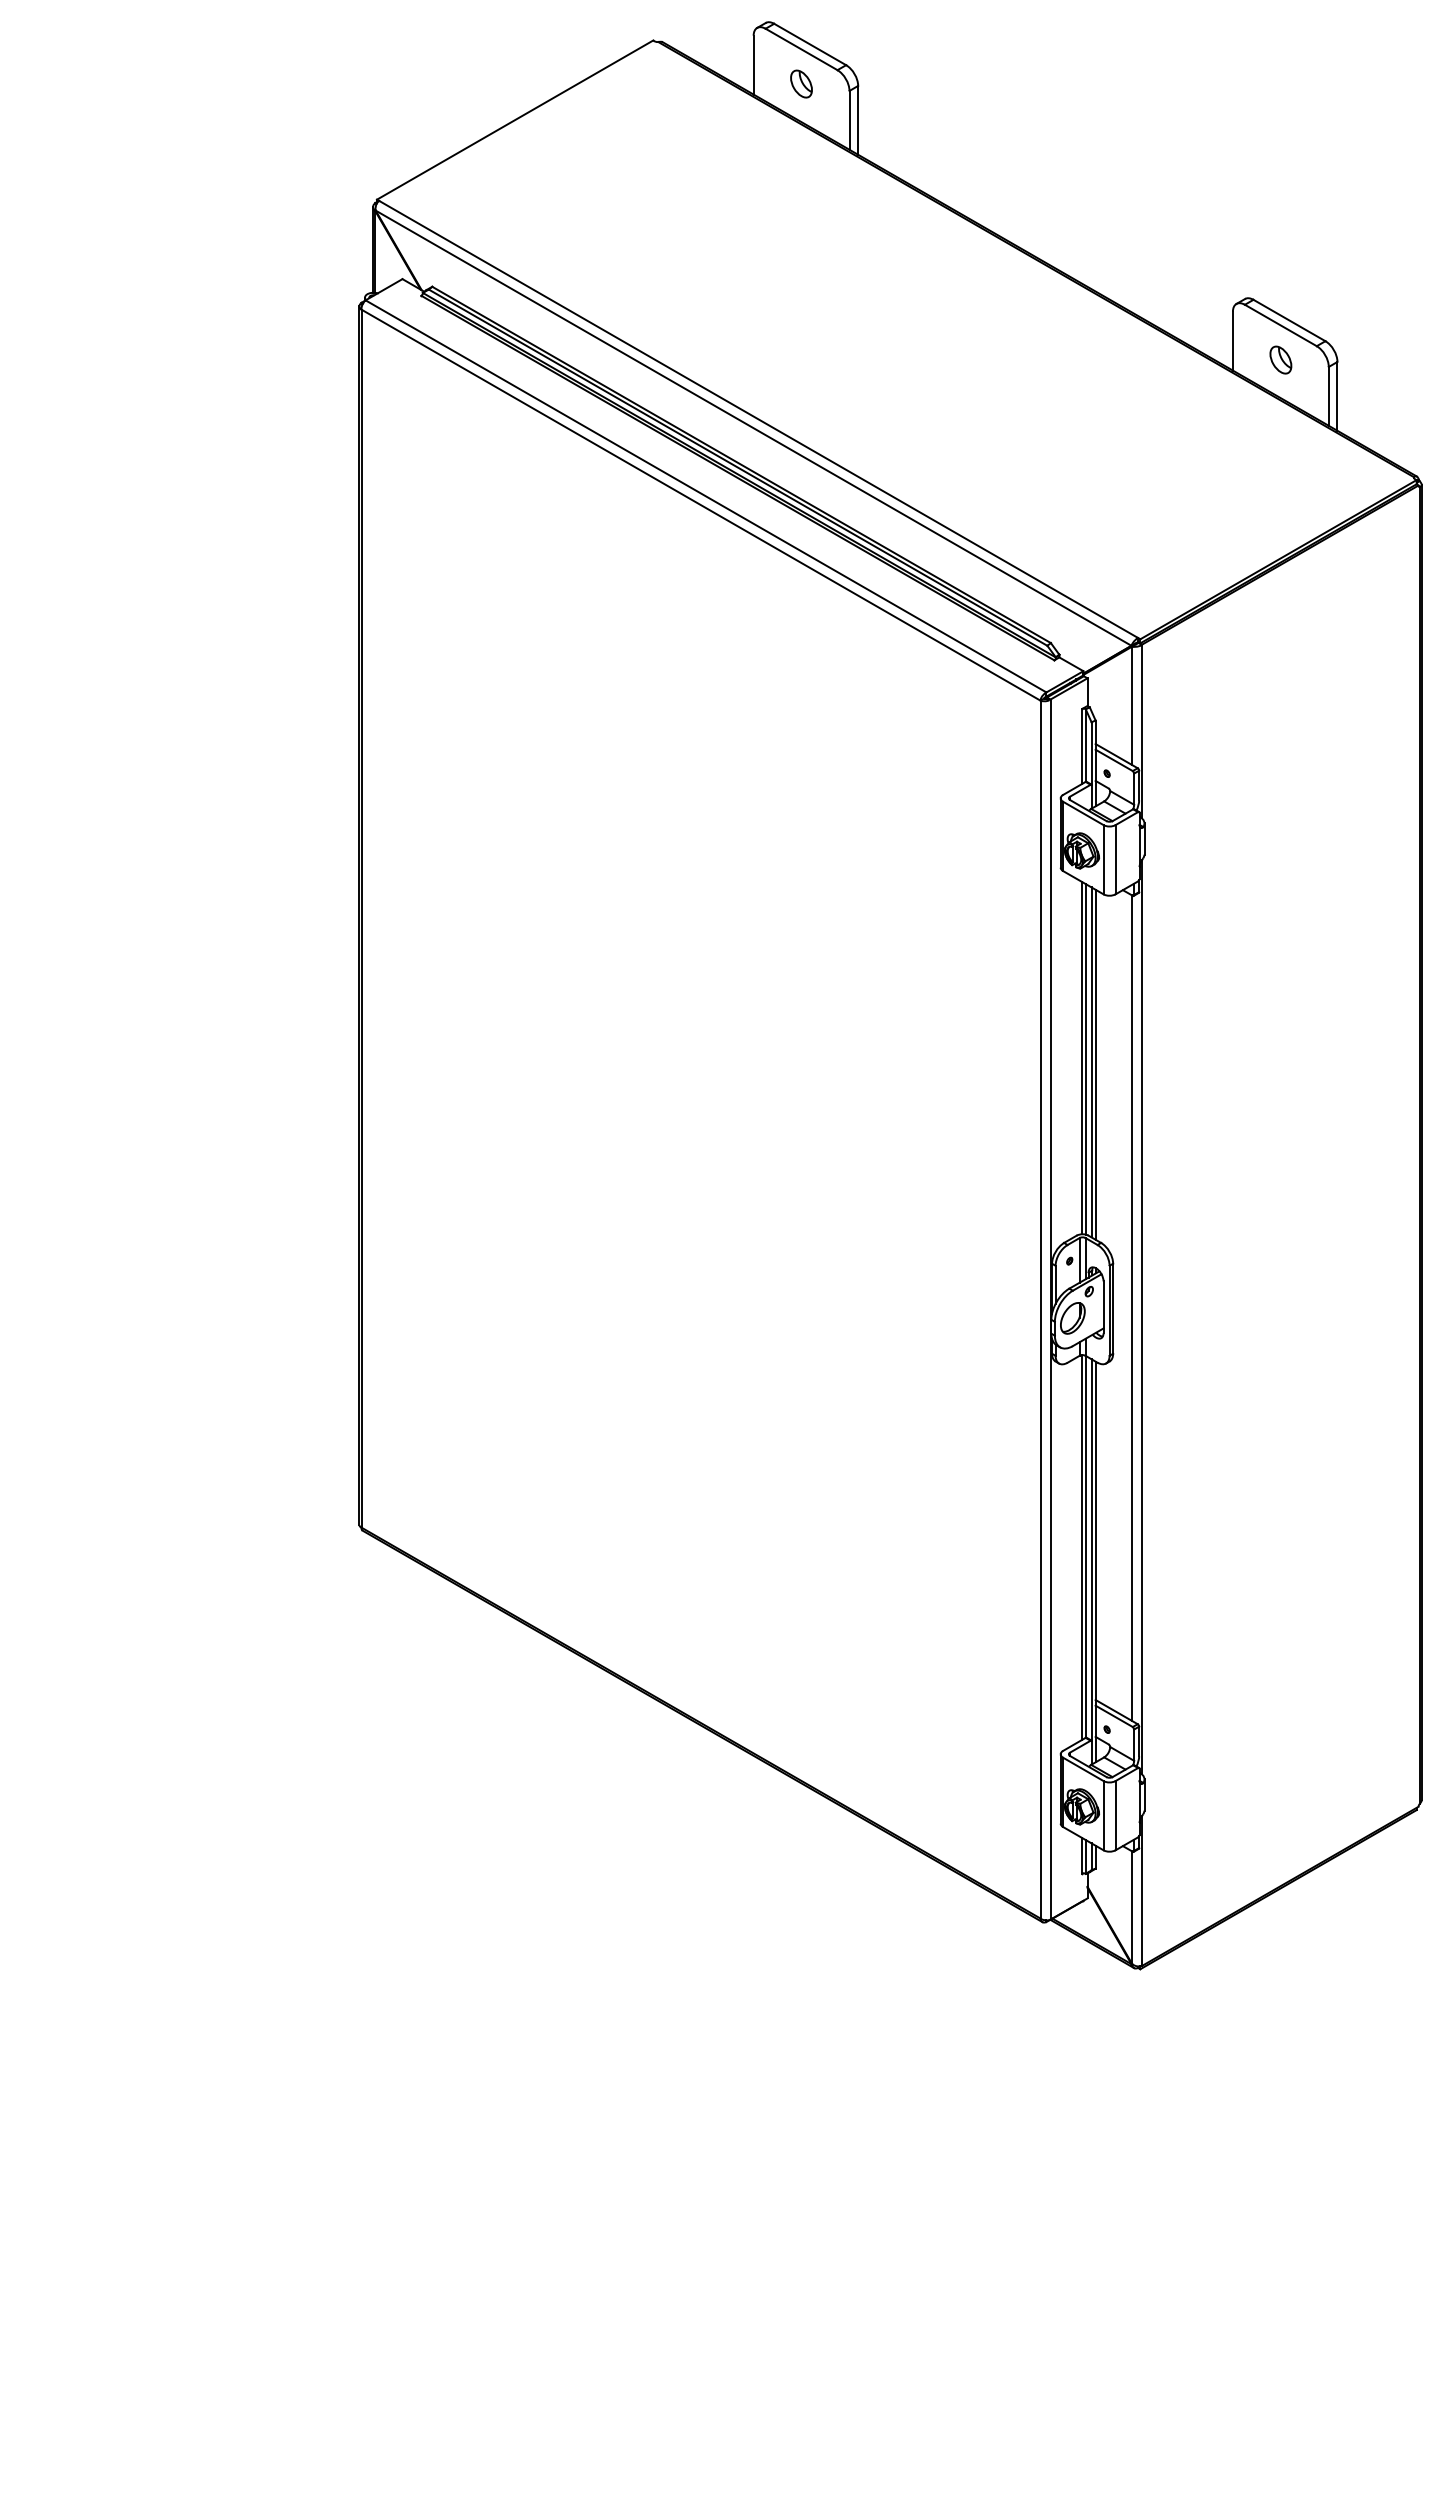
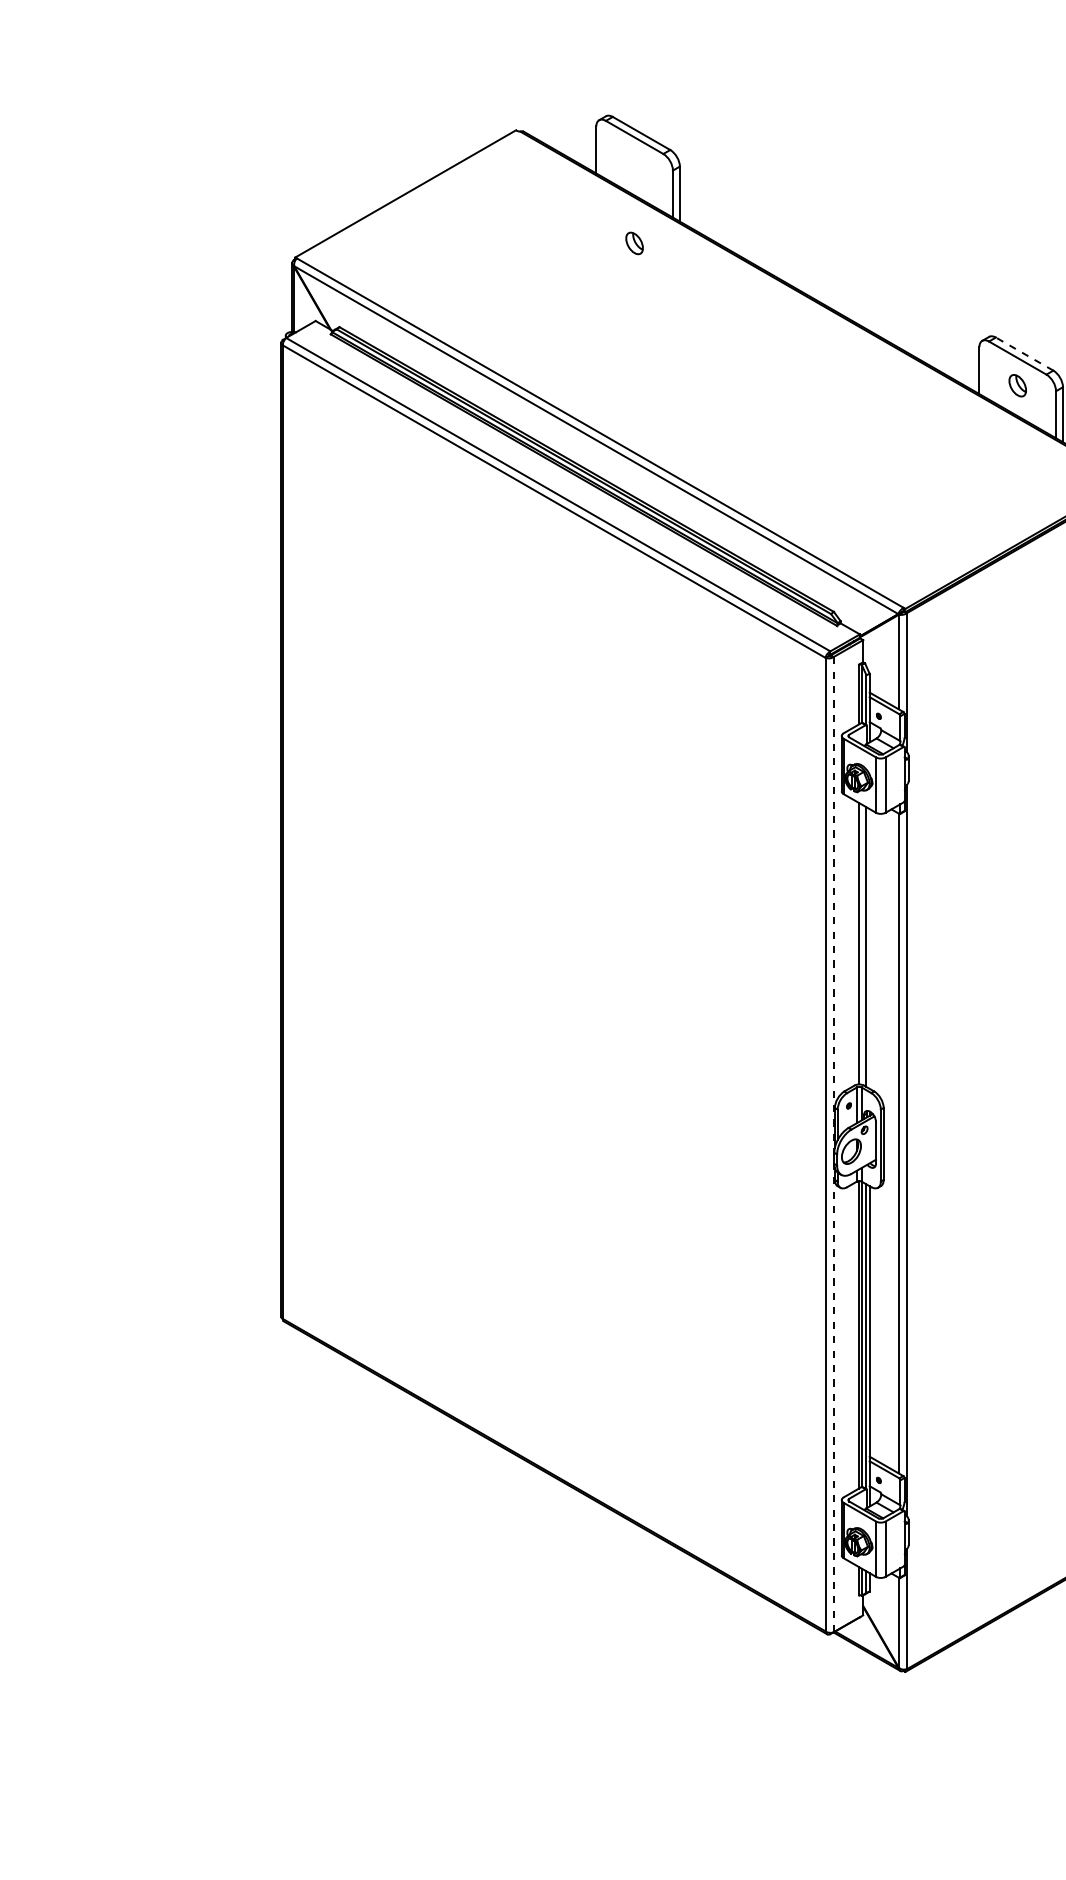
part: (801, 83) -> (634, 242), moved
line: (1289, 320) -> (1024, 354), solid -> dashed
line: (1085, 1059) -> (861, 944), removed
line: (1095, 1064) -> (869, 948), removed
line: (1050, 1310) -> (833, 1145), solid -> dashed

